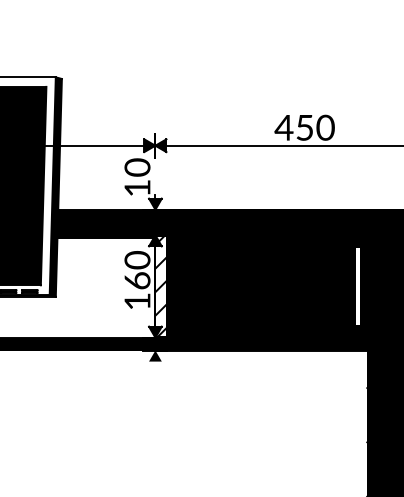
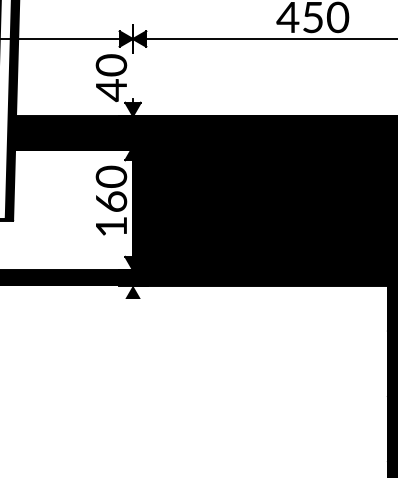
text: (137, 188) -> (111, 90), 10 -> 40
fill: (160, 286) -> (139, 208), added
fill: (357, 286) -> (376, 208), added

